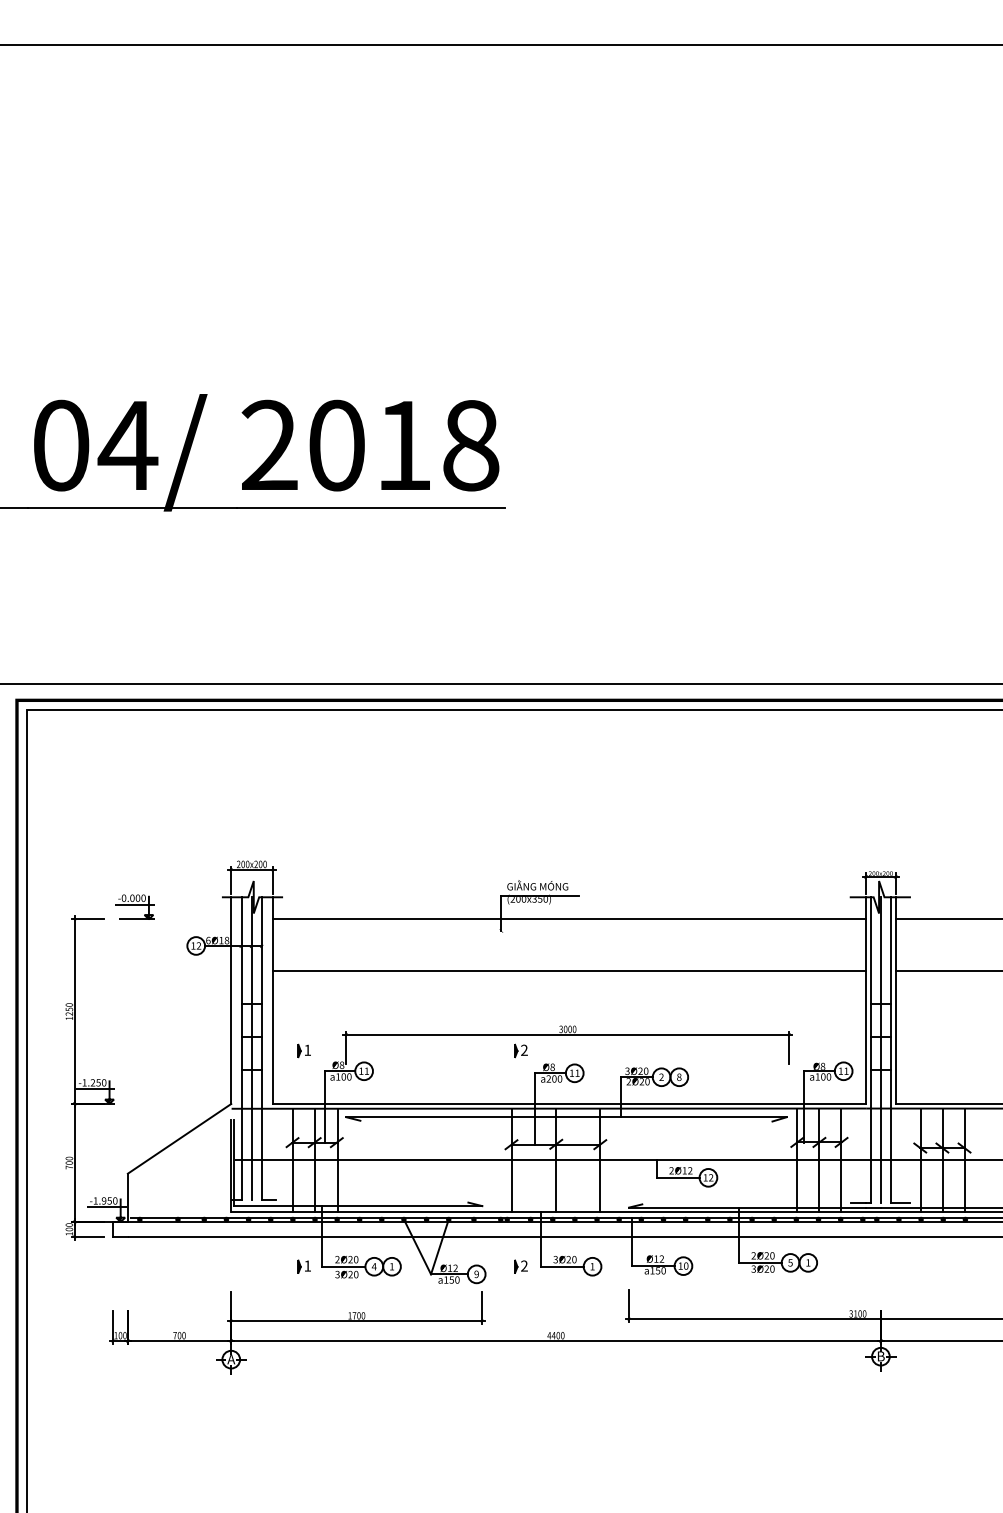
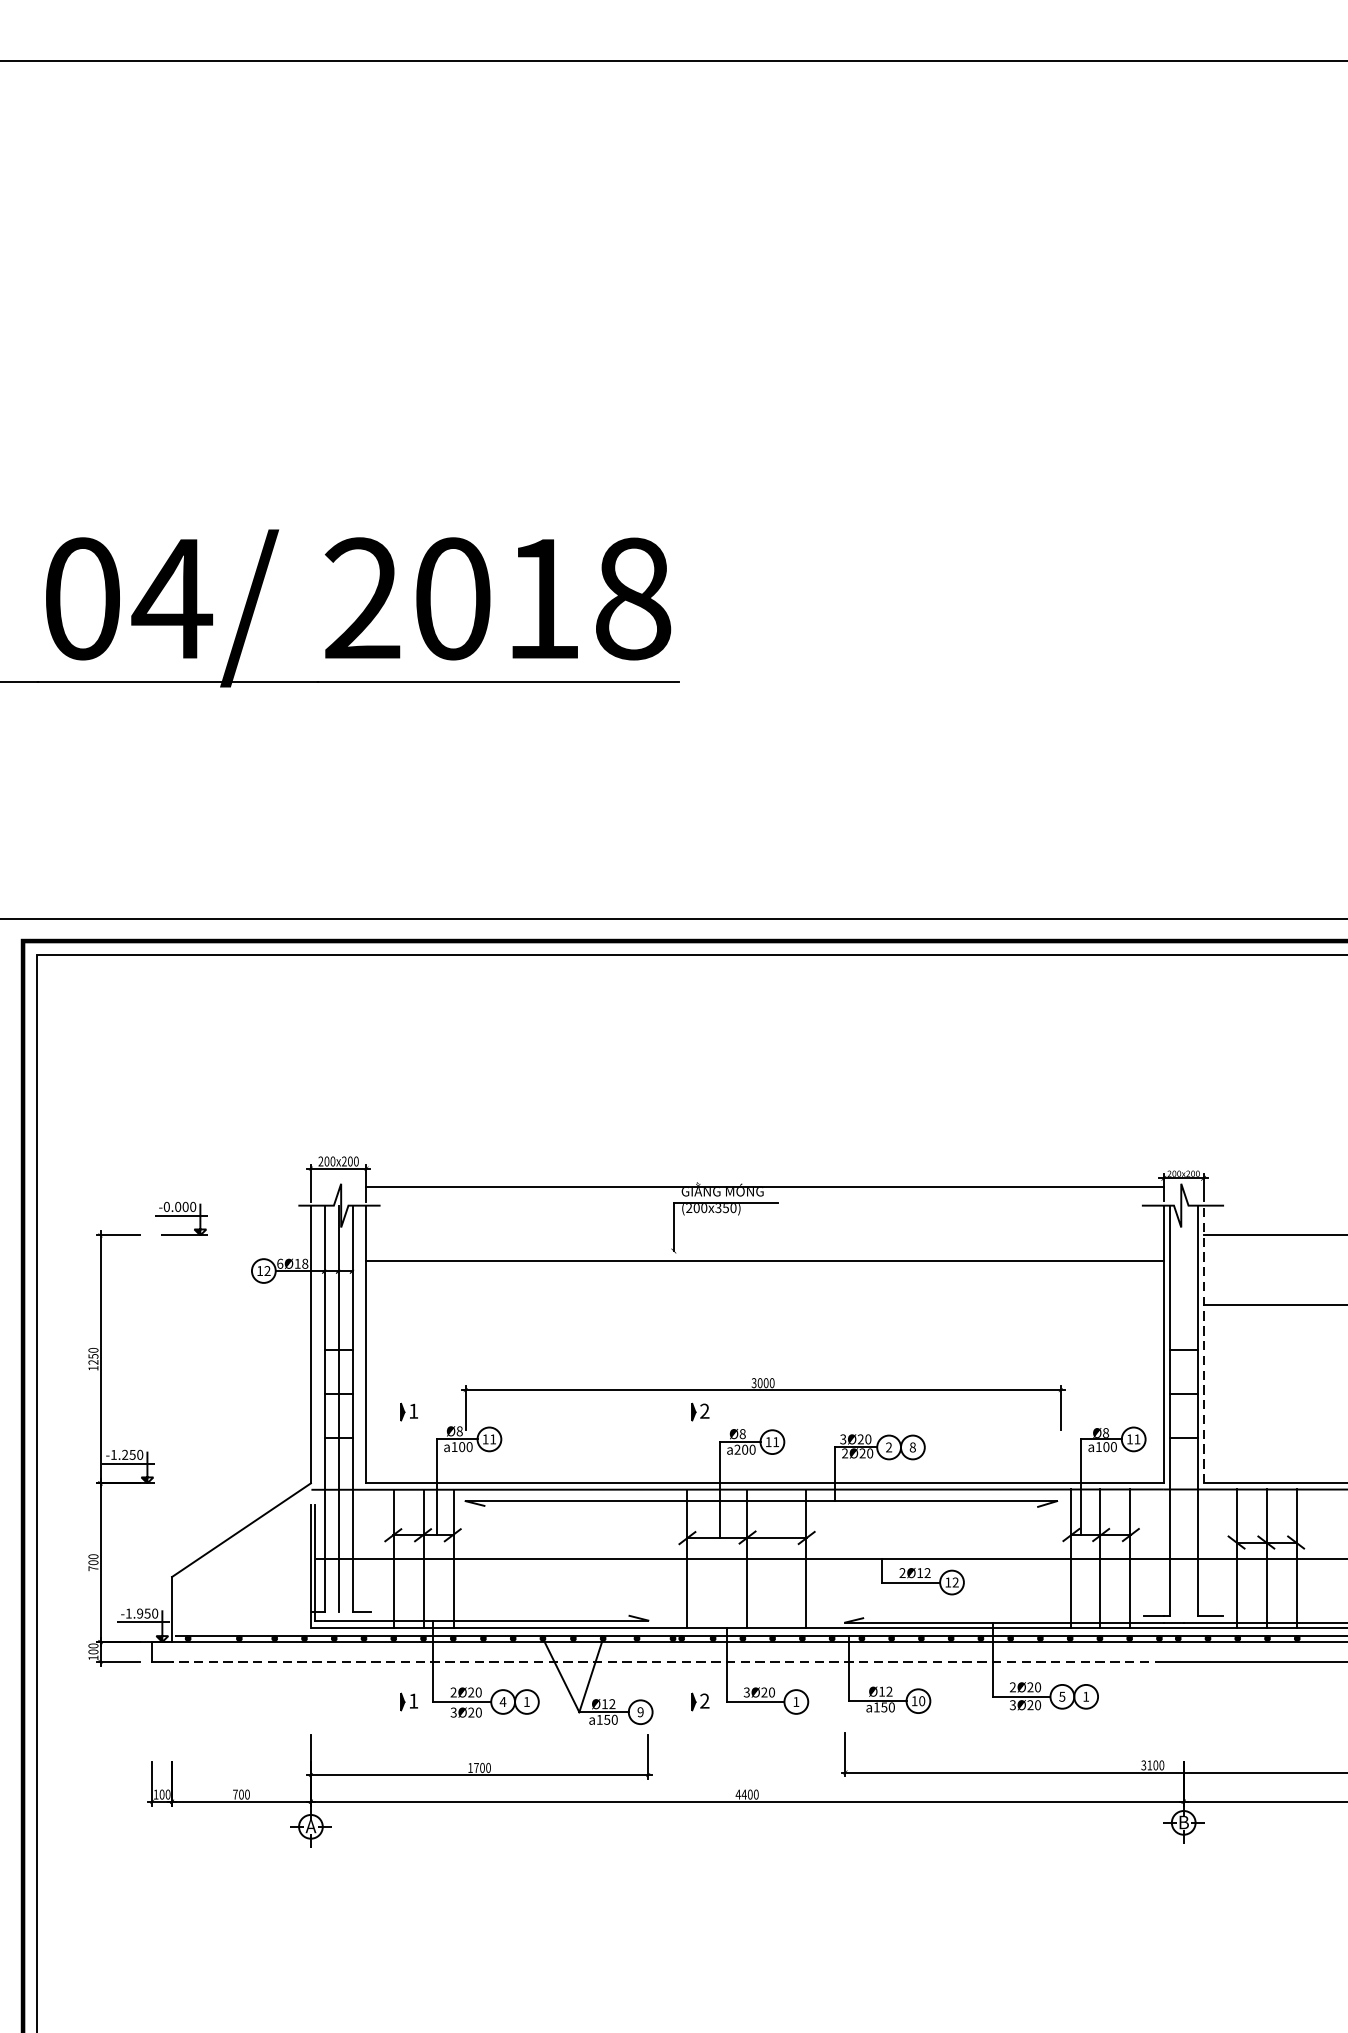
line: (569, 919) -> (765, 1187), moved
line: (569, 971) -> (765, 1261), moved
line: (895, 1000) -> (1203, 1344), solid -> dashed
line: (880, 1049) -> (1183, 1410), removed
line: (496, 1236) -> (667, 1661), solid -> dashed

